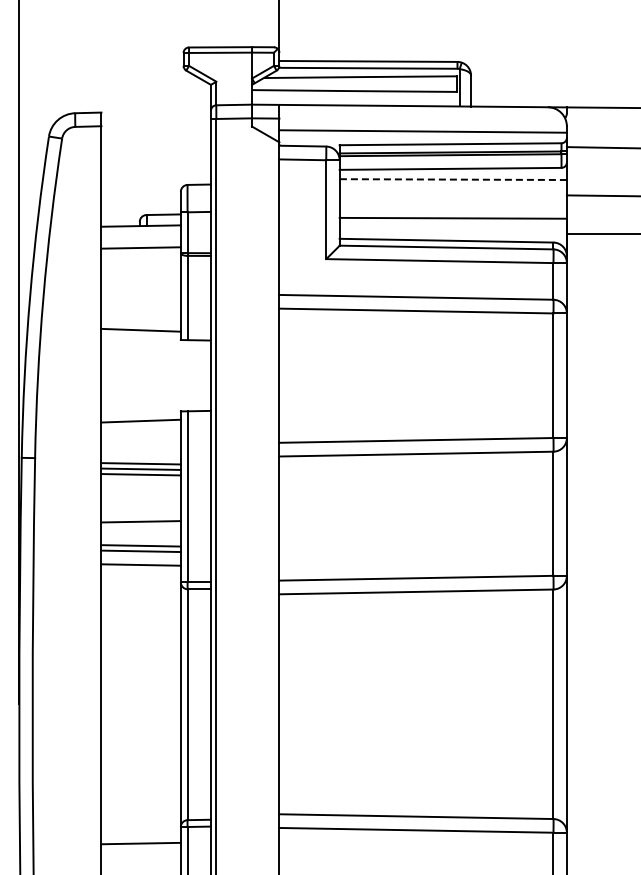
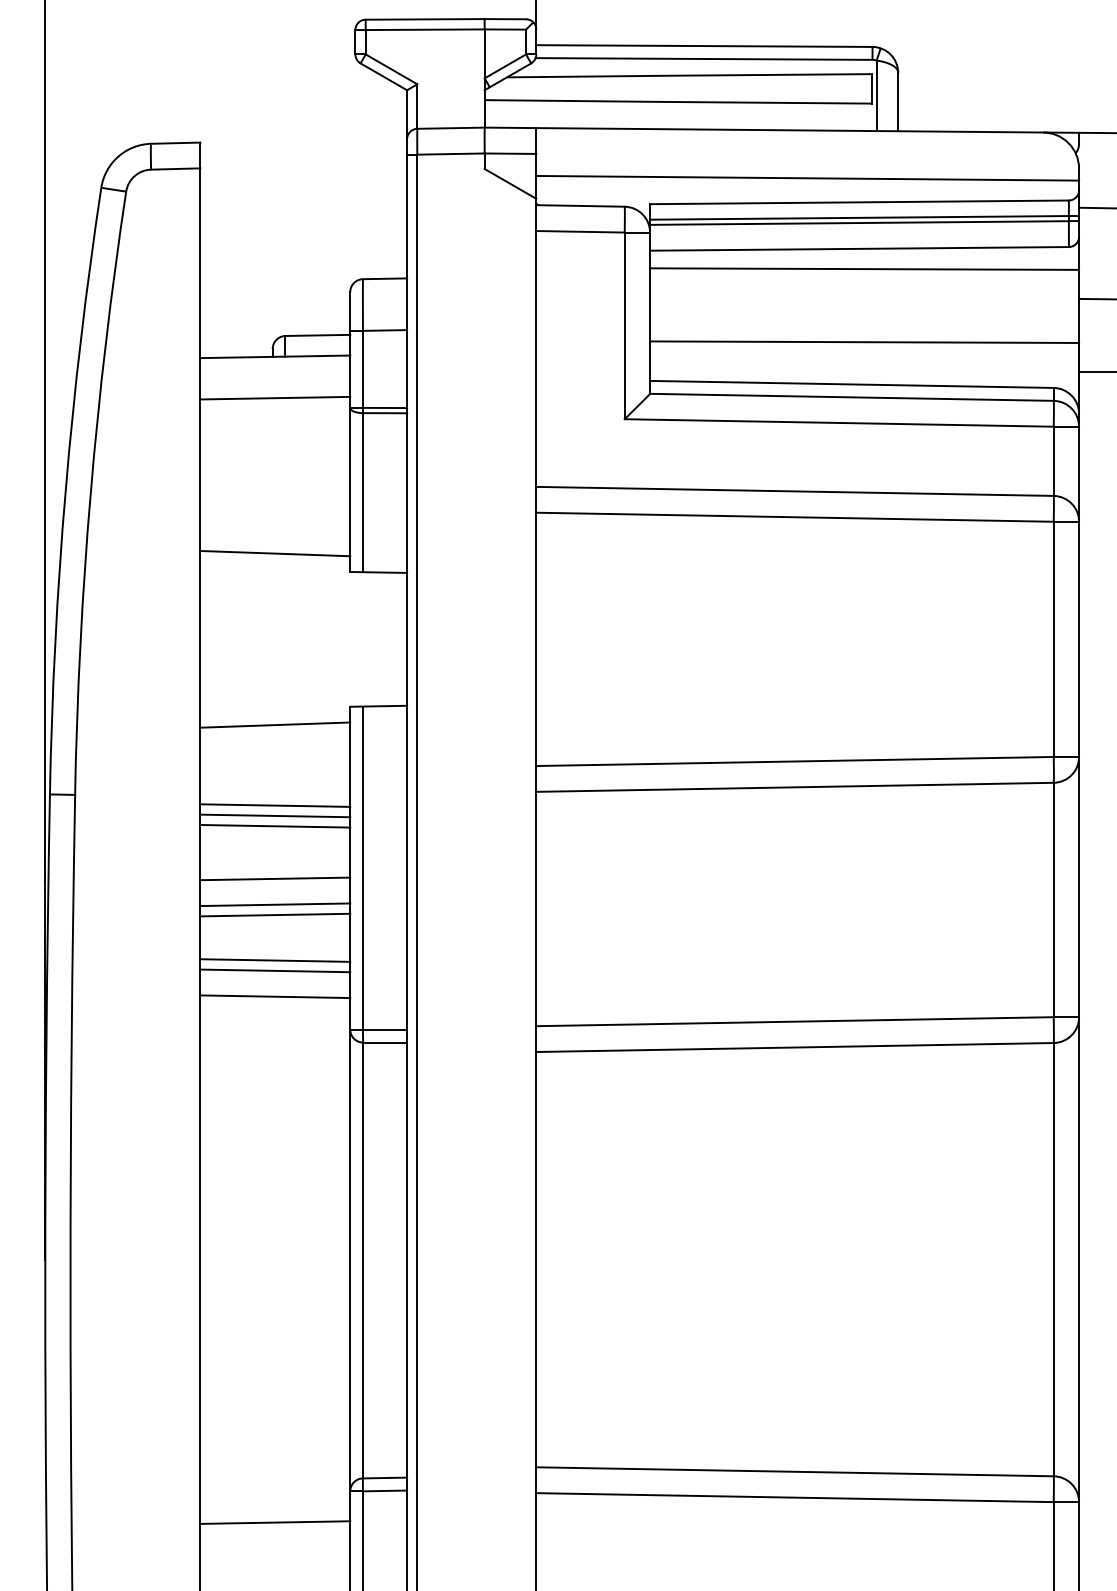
line: (453, 179) -> (865, 268), dashed -> solid
line: (140, 502) -> (274, 878), added
line: (140, 515) -> (274, 903), added

